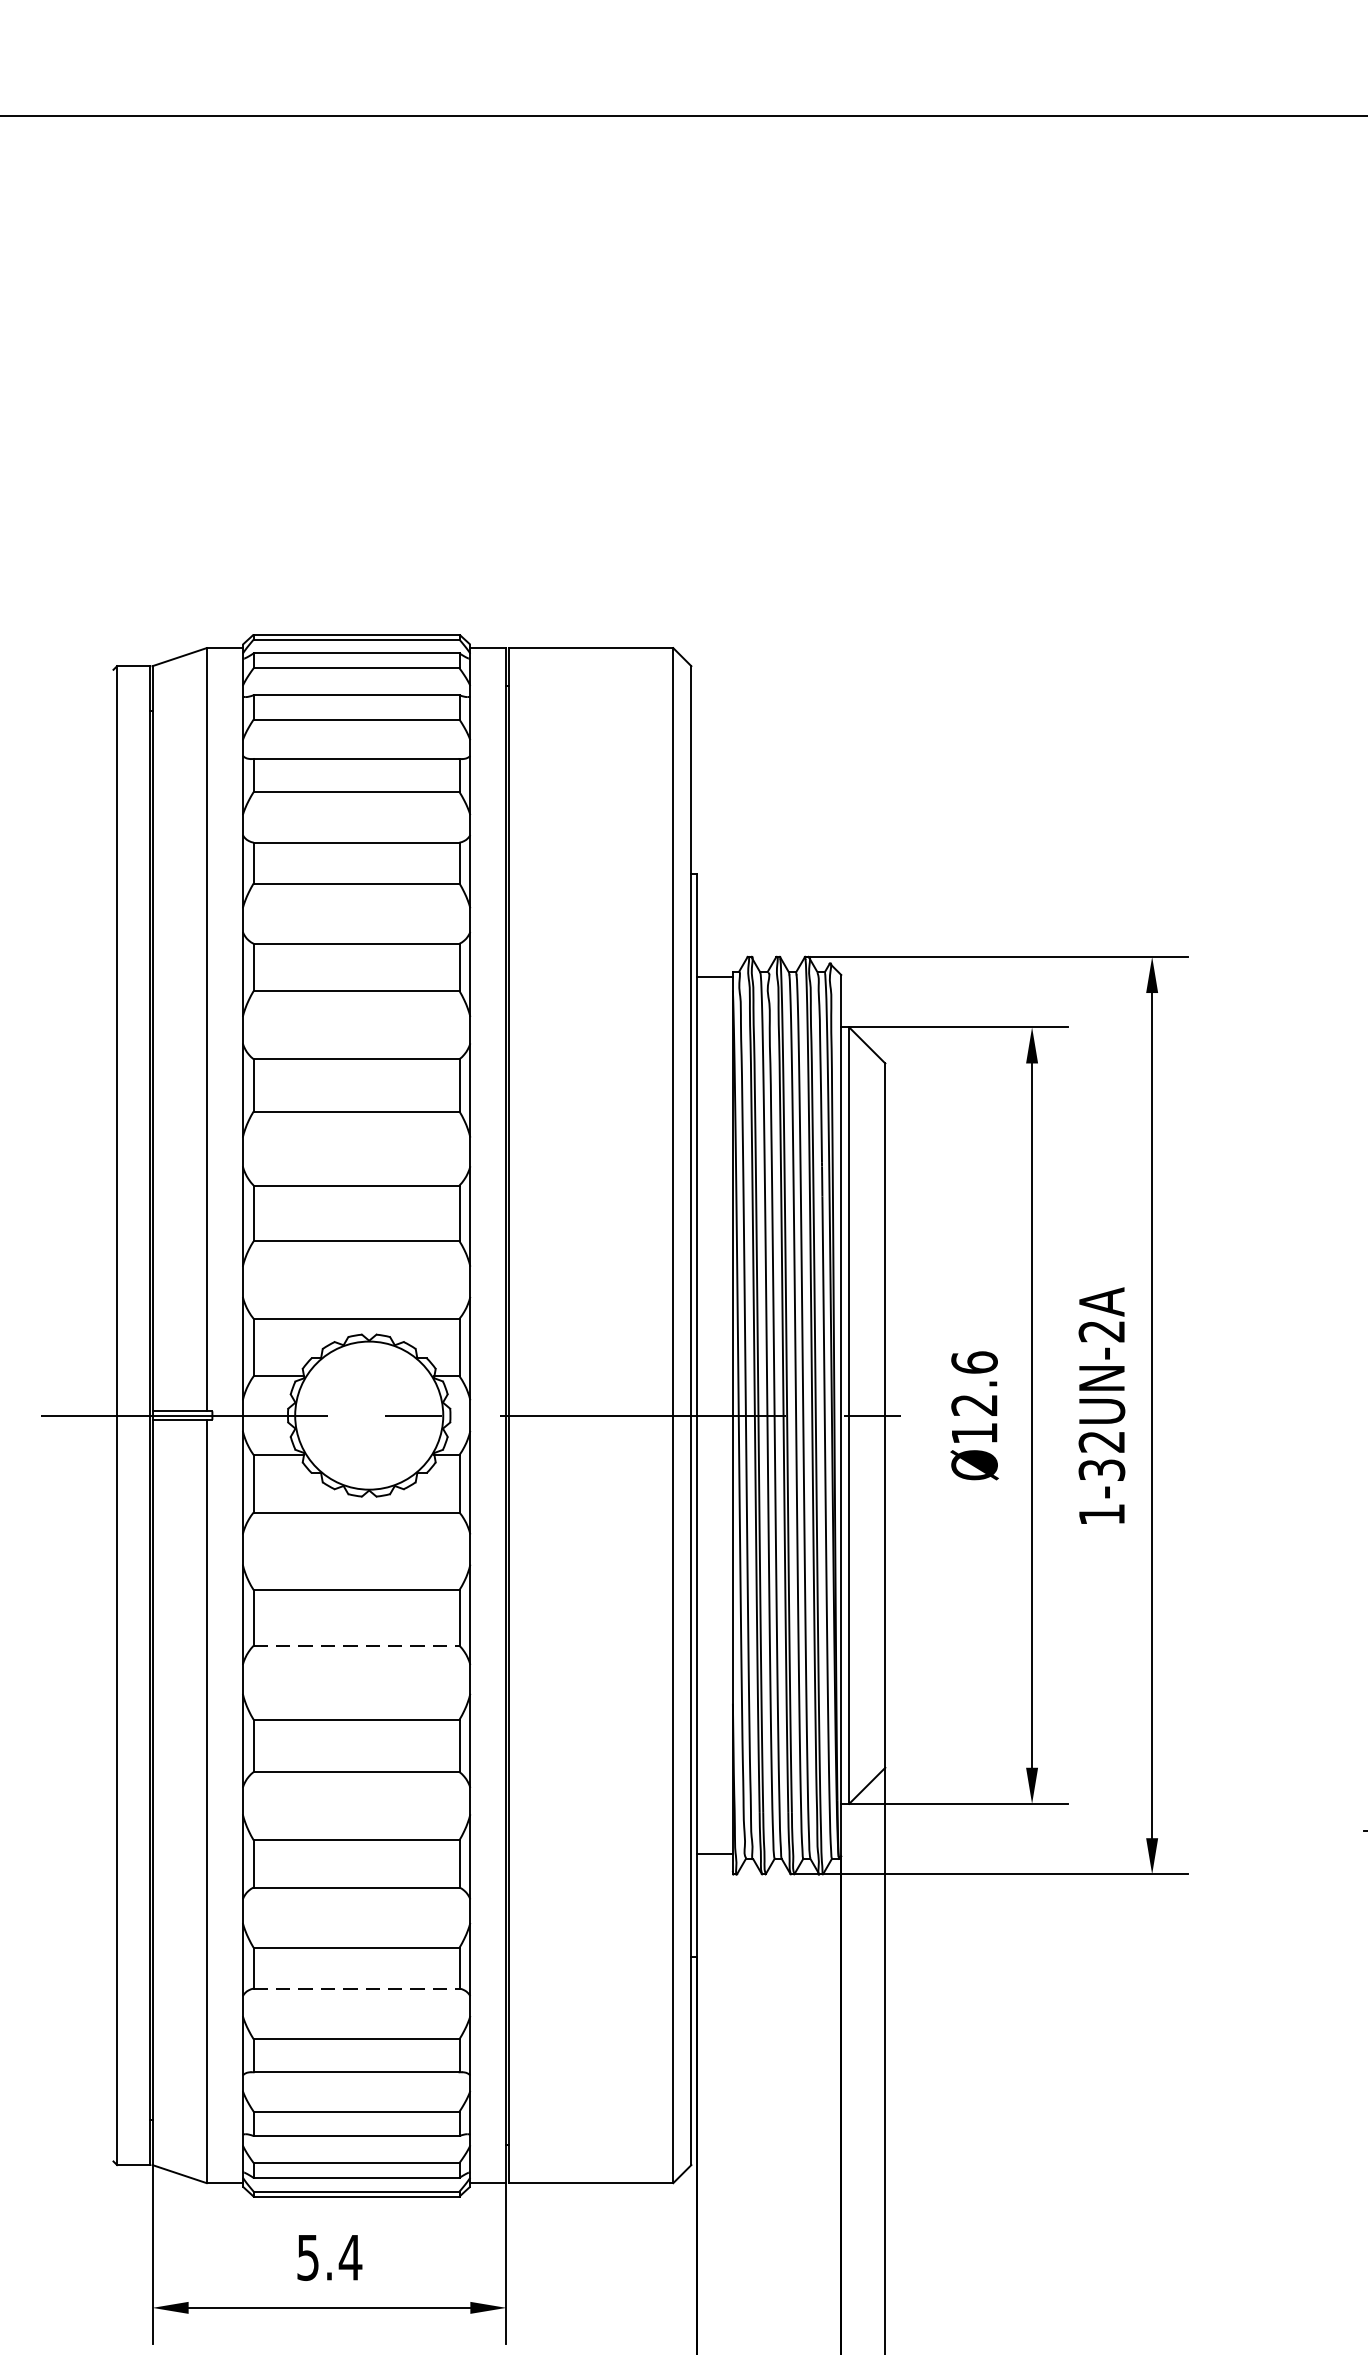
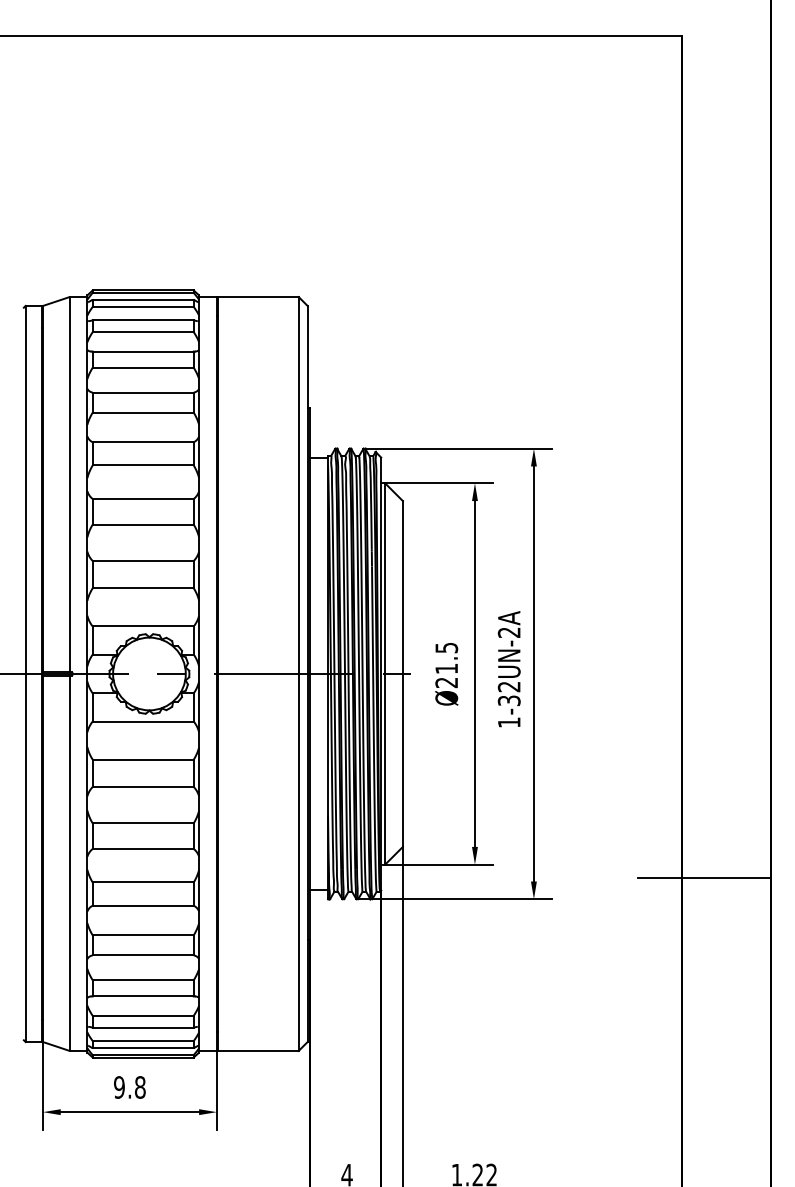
text: (974, 1398) -> (446, 665), Ø12.6 -> Ø21.5
line: (357, 1646) -> (143, 787), dashed -> solid
line: (357, 1988) -> (143, 955), dashed -> solid
text: (330, 2257) -> (130, 1087), 5.4 -> 9.8

